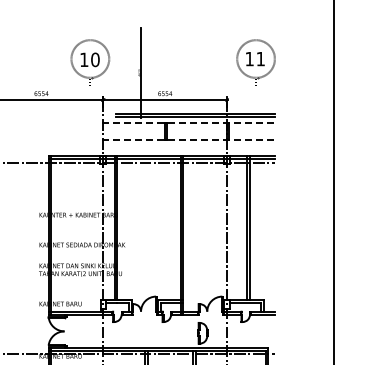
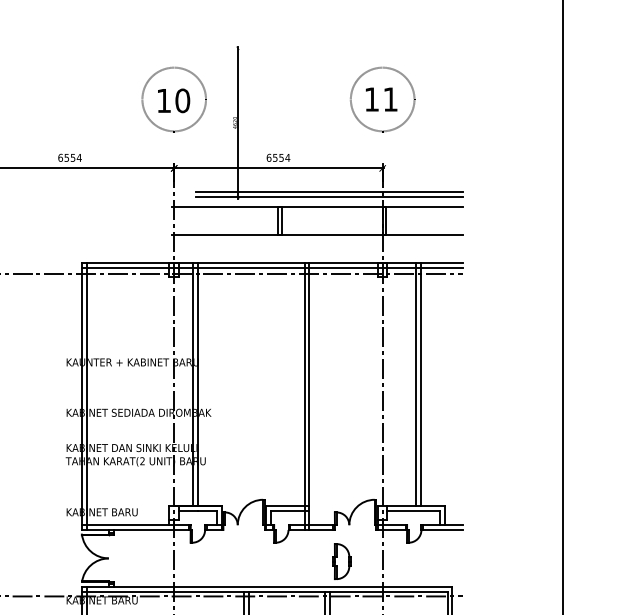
part: (90, 62) -> (174, 105), moved
part: (255, 62) -> (381, 105), moved
line: (188, 122) -> (317, 206), dashed -> solid
line: (188, 139) -> (317, 235), dashed -> solid

